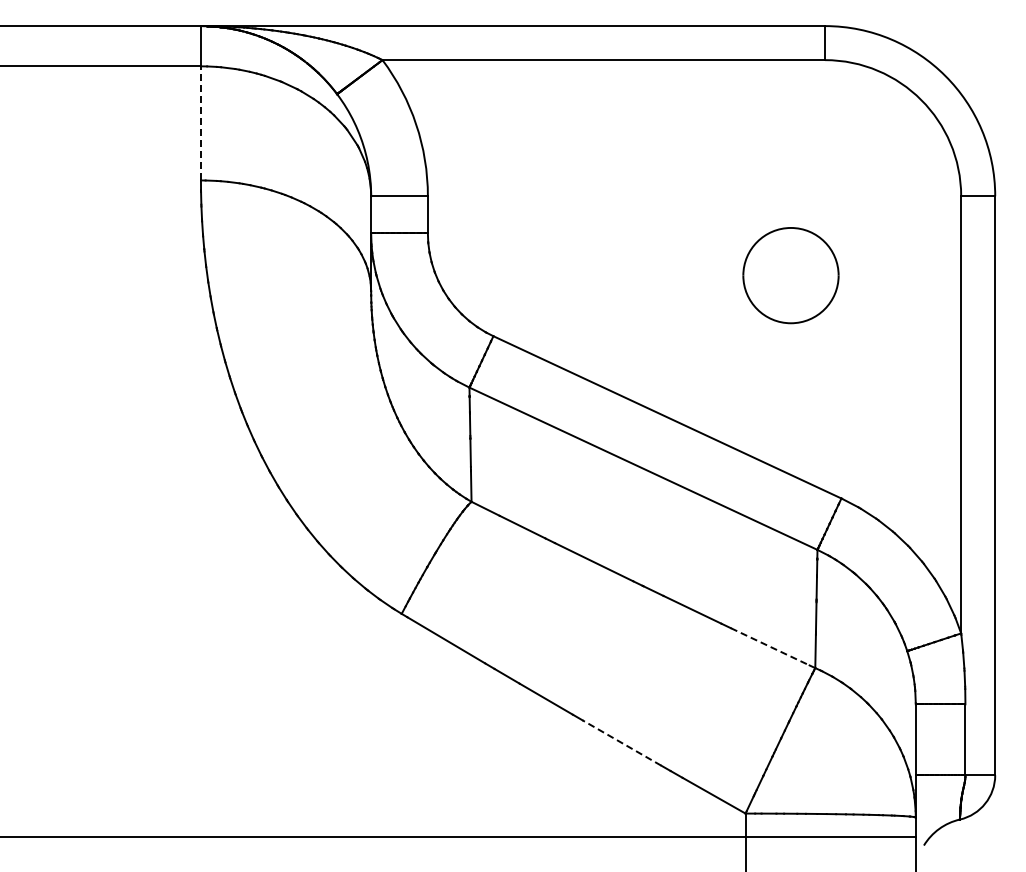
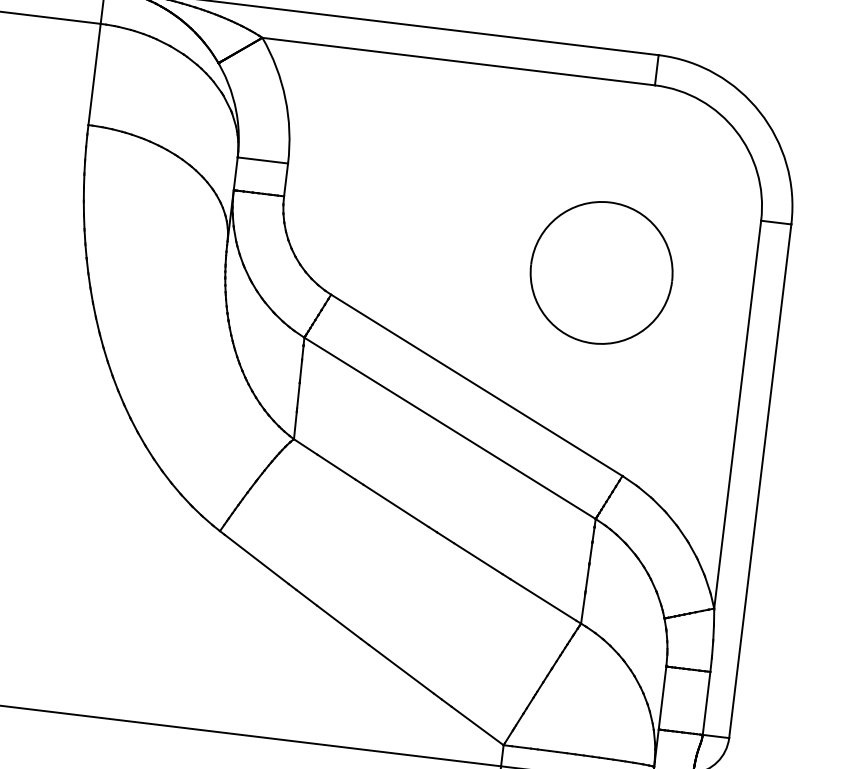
line: (200, 122) -> (94, 73), dashed -> solid
part: (790, 275) -> (601, 272), size x1.67
line: (770, 646) -> (543, 599), dashed -> solid
line: (621, 742) -> (401, 668), dashed -> solid

